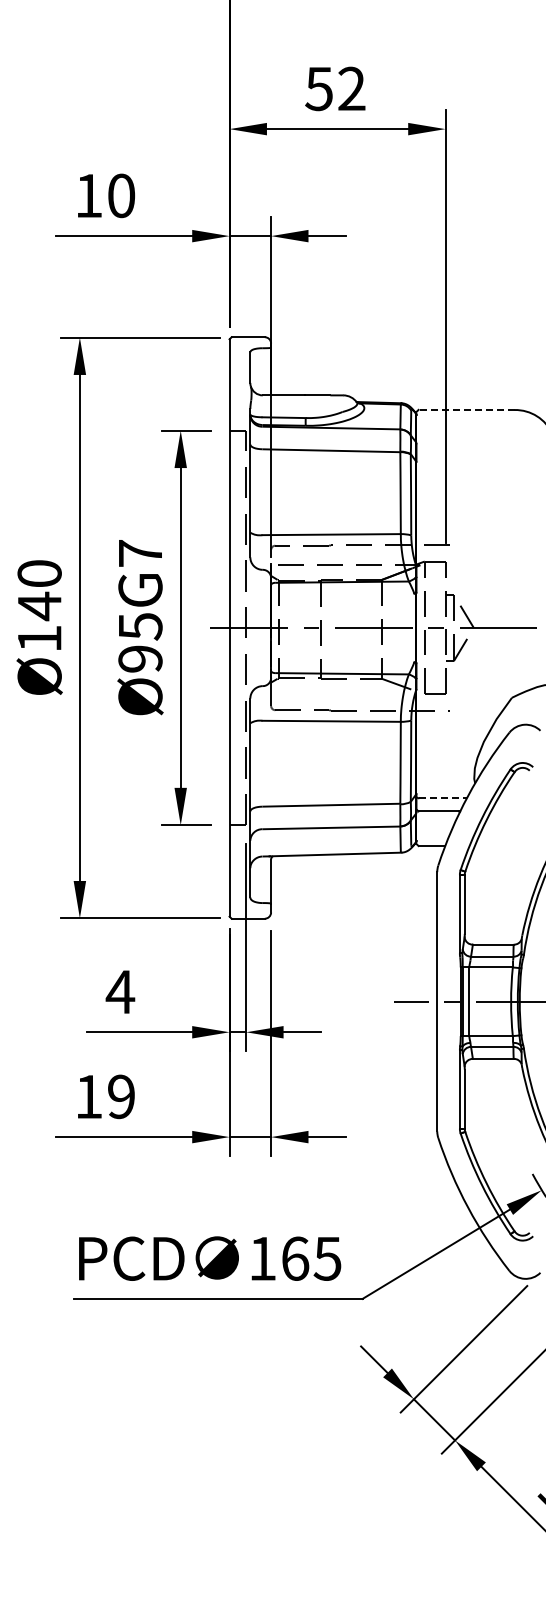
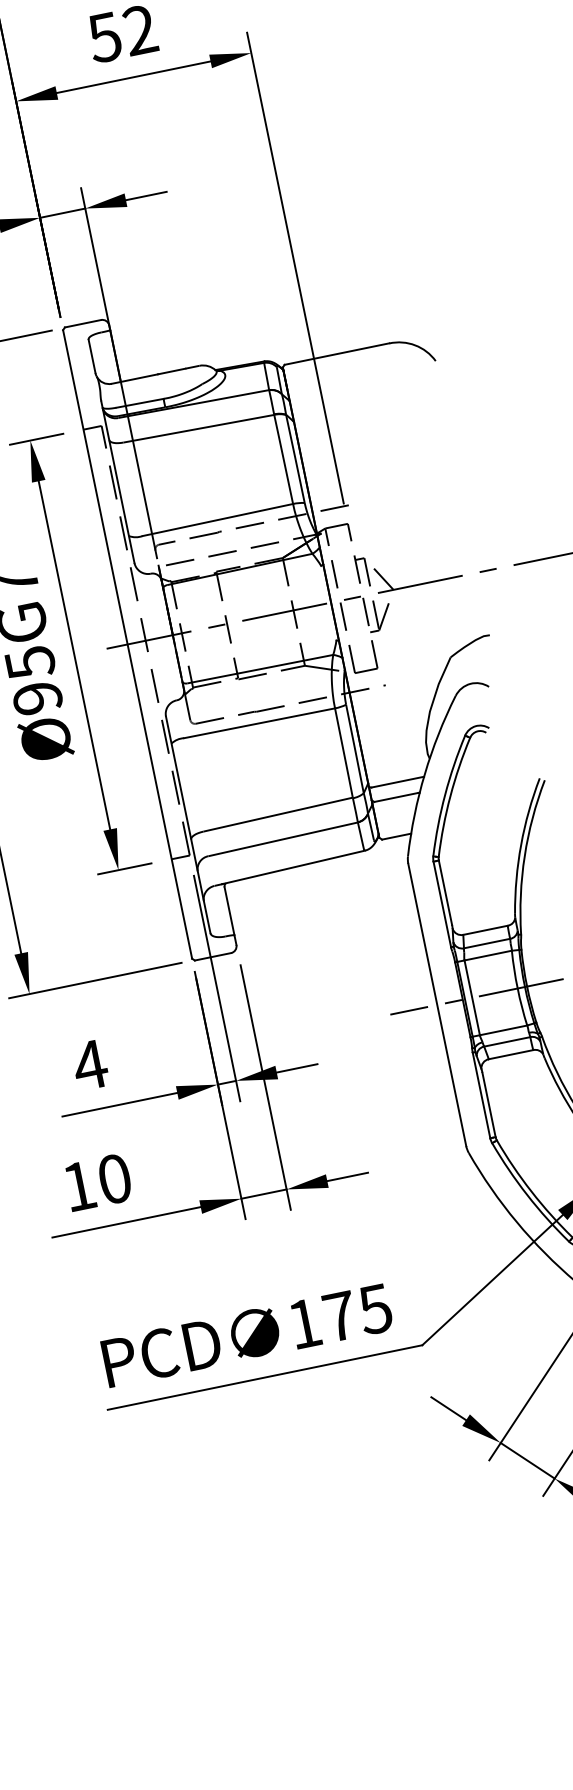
line: (466, 409) -> (336, 353), dashed -> solid
line: (443, 798) -> (398, 782), dashed -> solid
text: (121, 1096) -> (114, 1178), 19 -> 10
text: (295, 1258) -> (340, 1316), 165 -> 175

